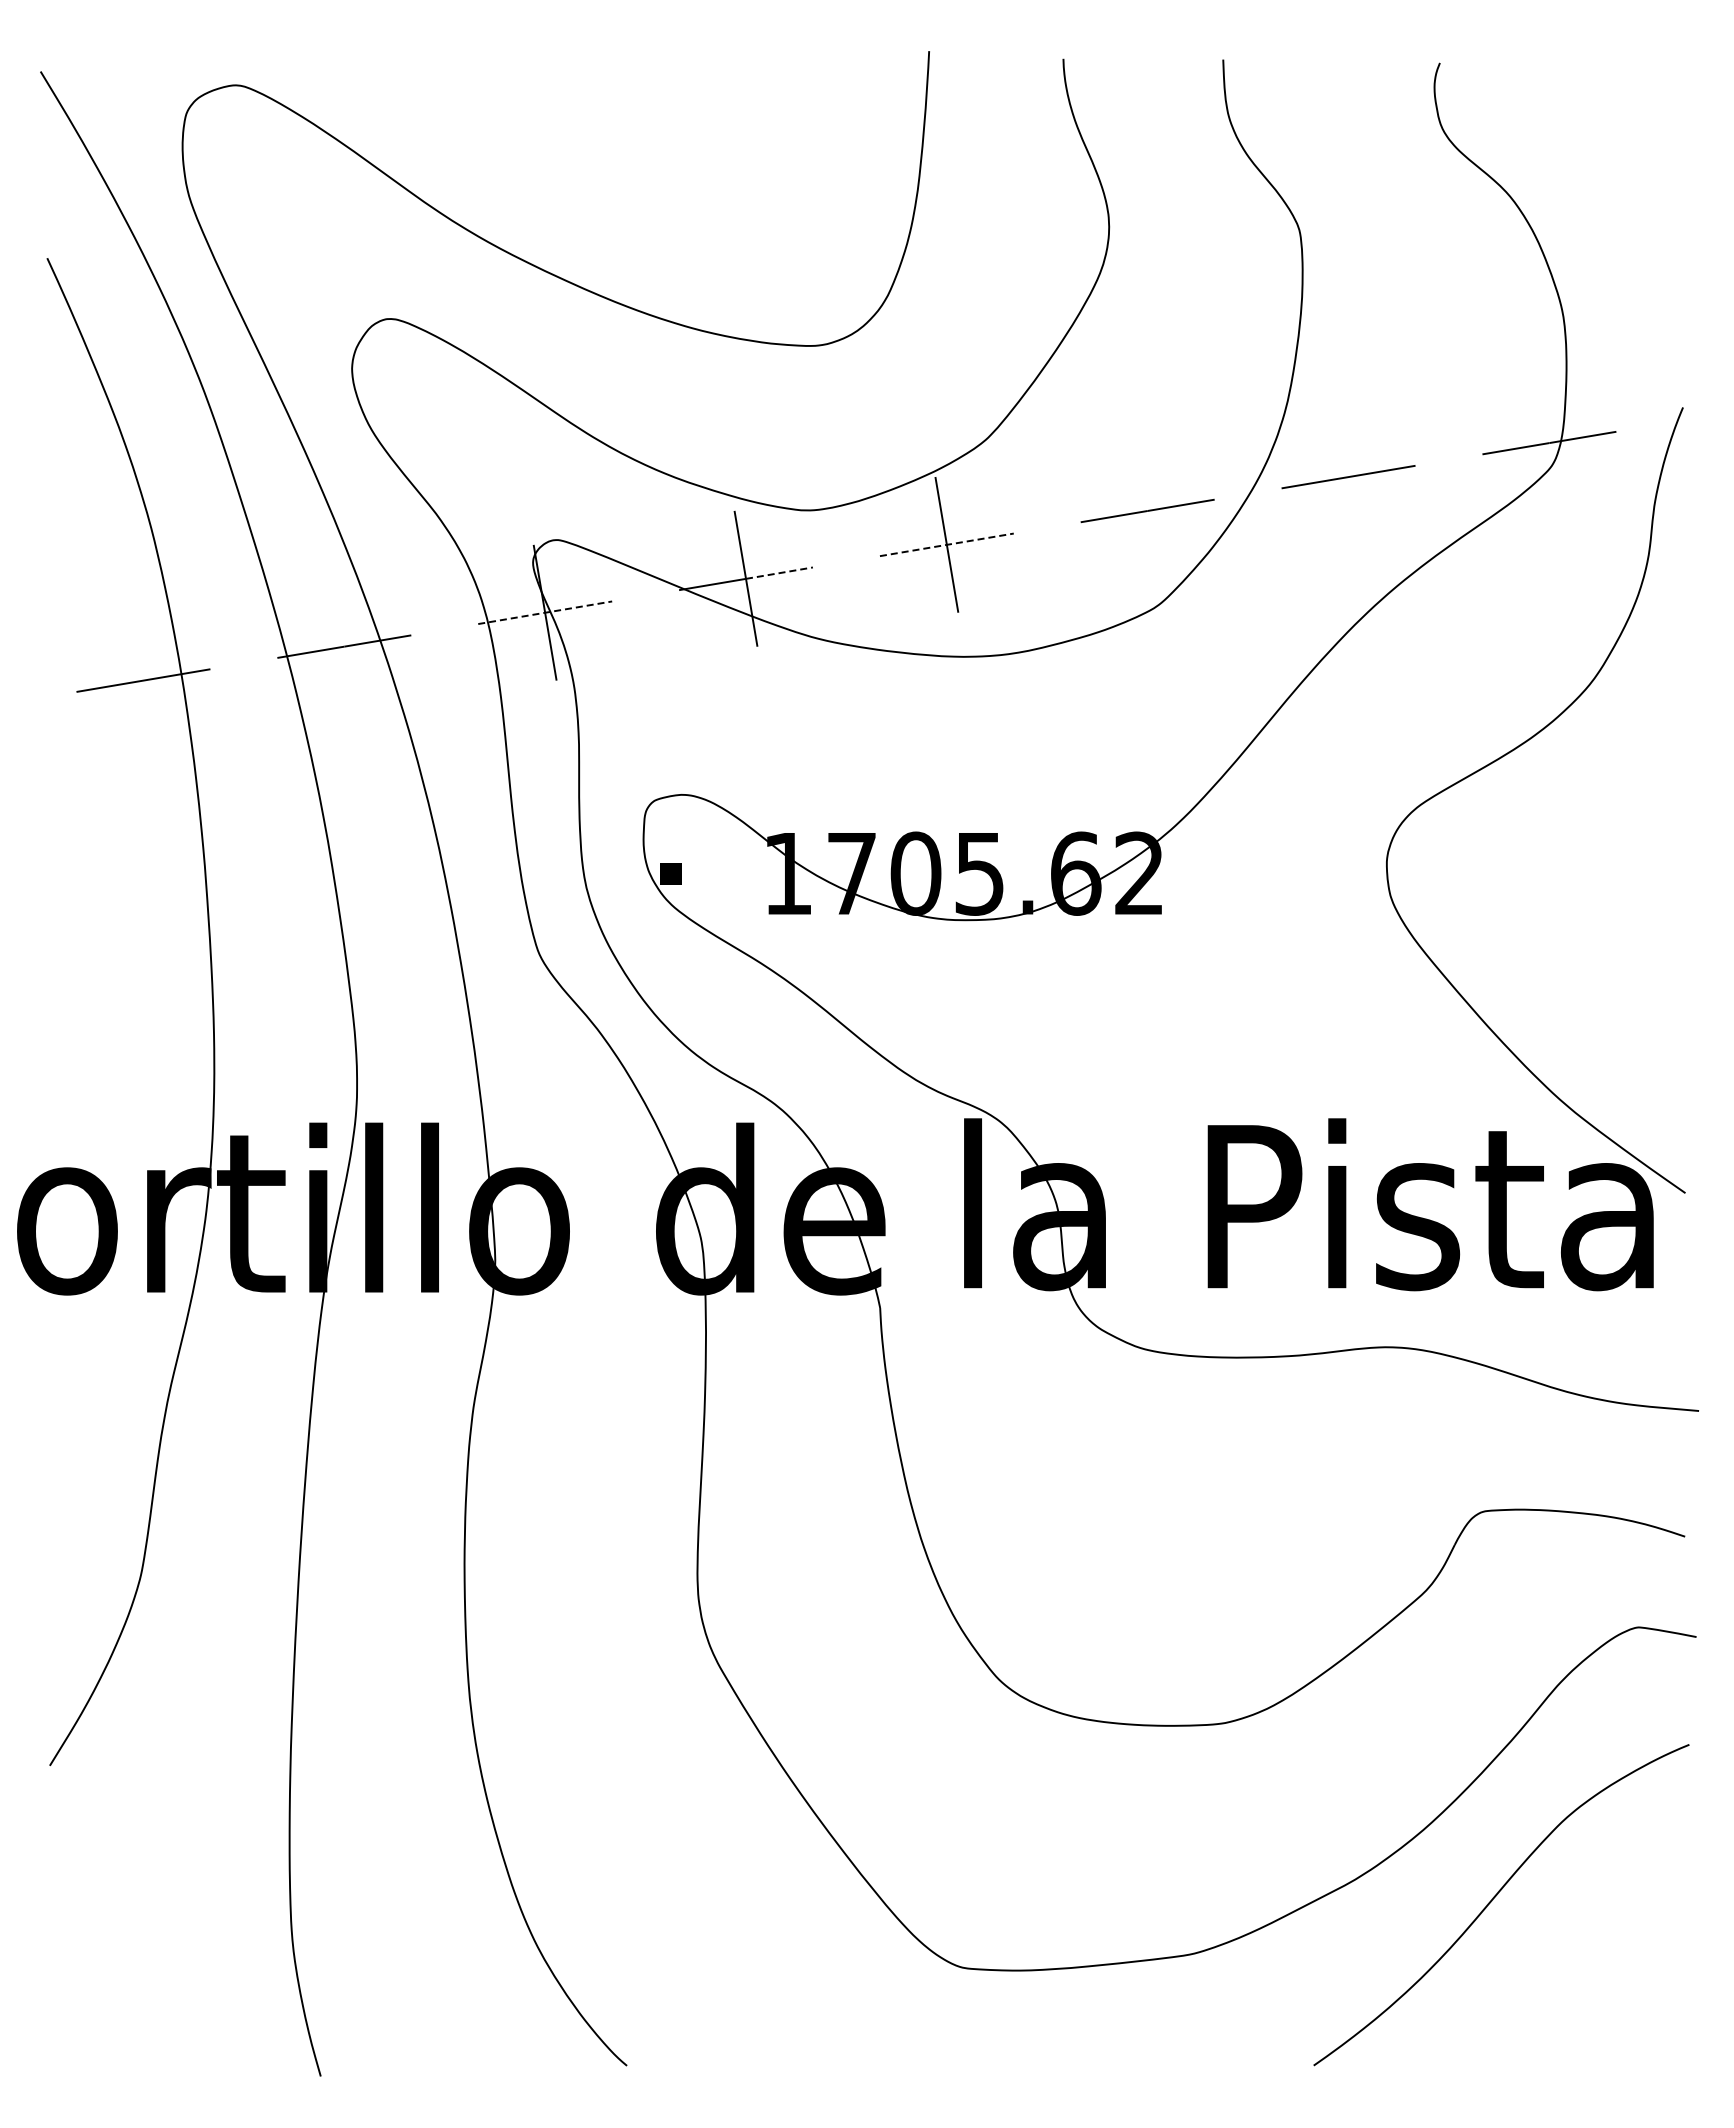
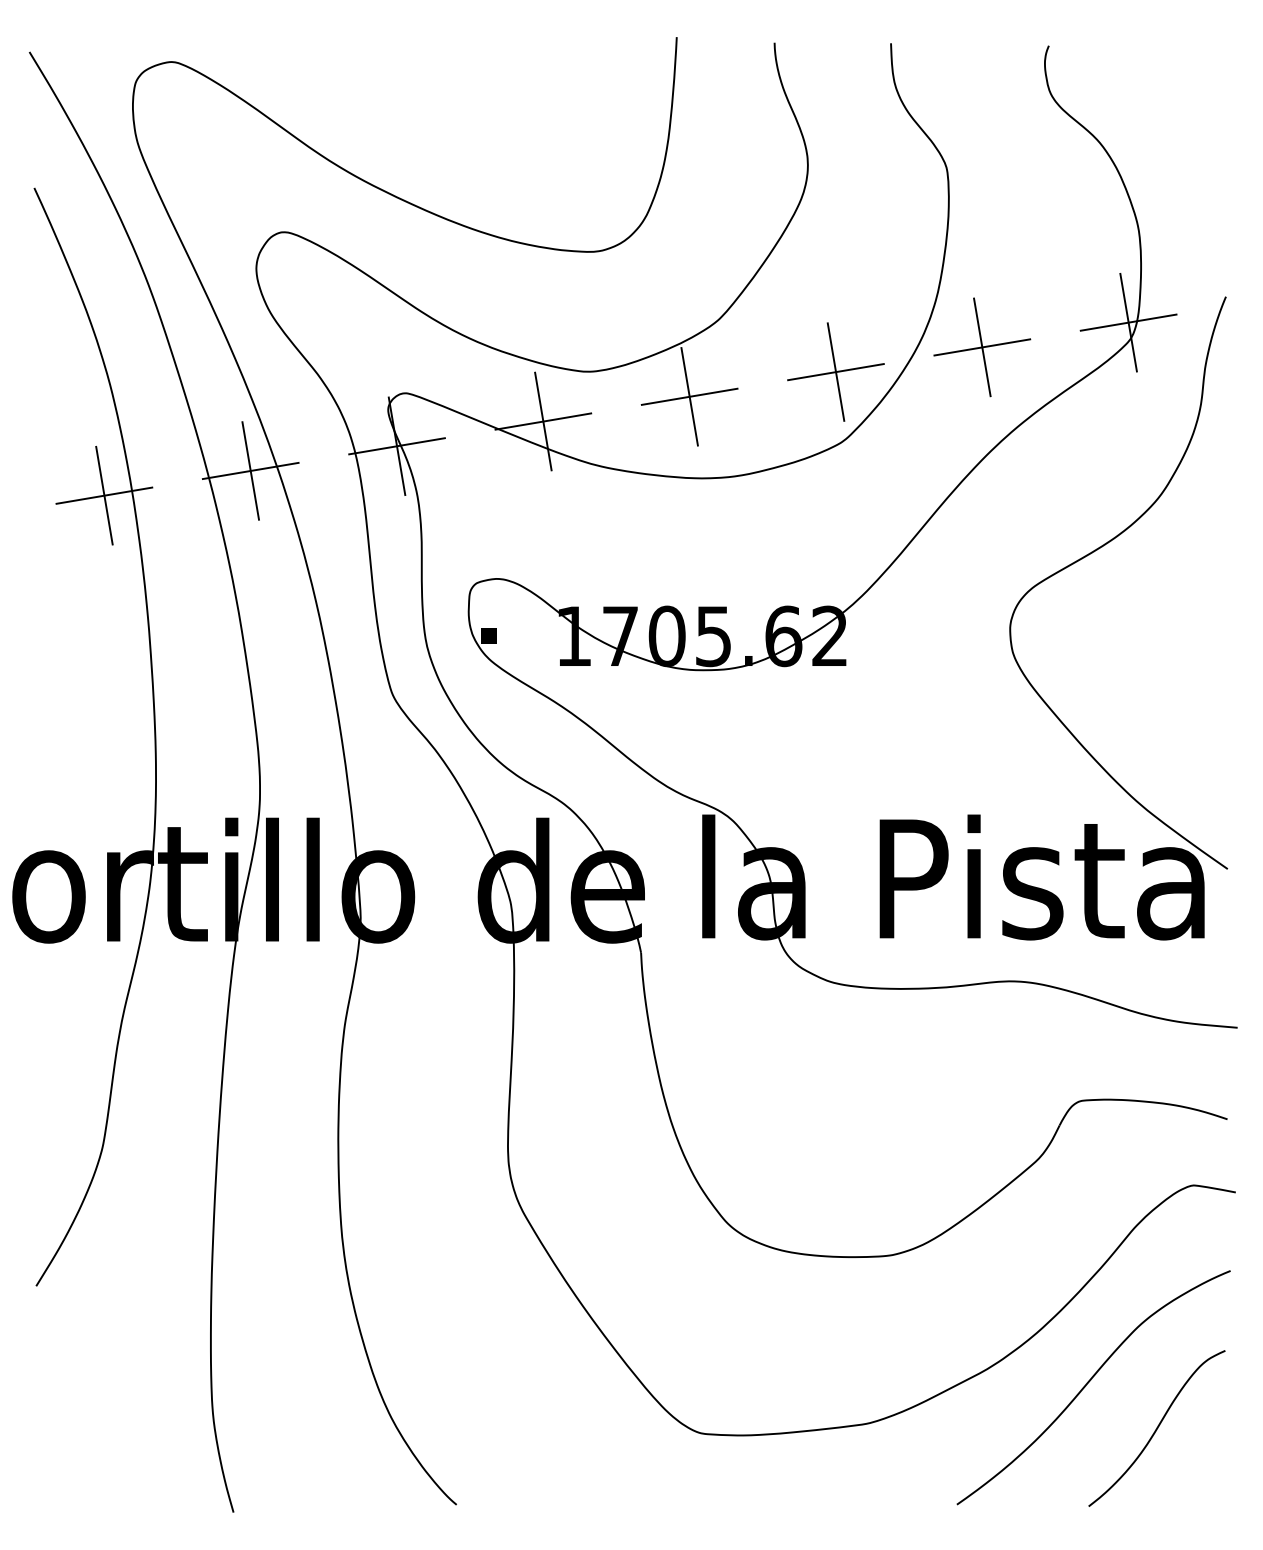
line: (1549, 443) -> (1128, 322), added
line: (1348, 477) -> (982, 347), added
line: (1147, 510) -> (835, 371), added
line: (946, 544) -> (689, 396), dashed -> solid
line: (779, 573) -> (567, 417), dashed -> solid
line: (545, 612) -> (397, 446), dashed -> solid
line: (343, 646) -> (250, 470), added
line: (143, 680) -> (104, 495), added
curve: (1588, 1960) -> (1157, 1428), added

